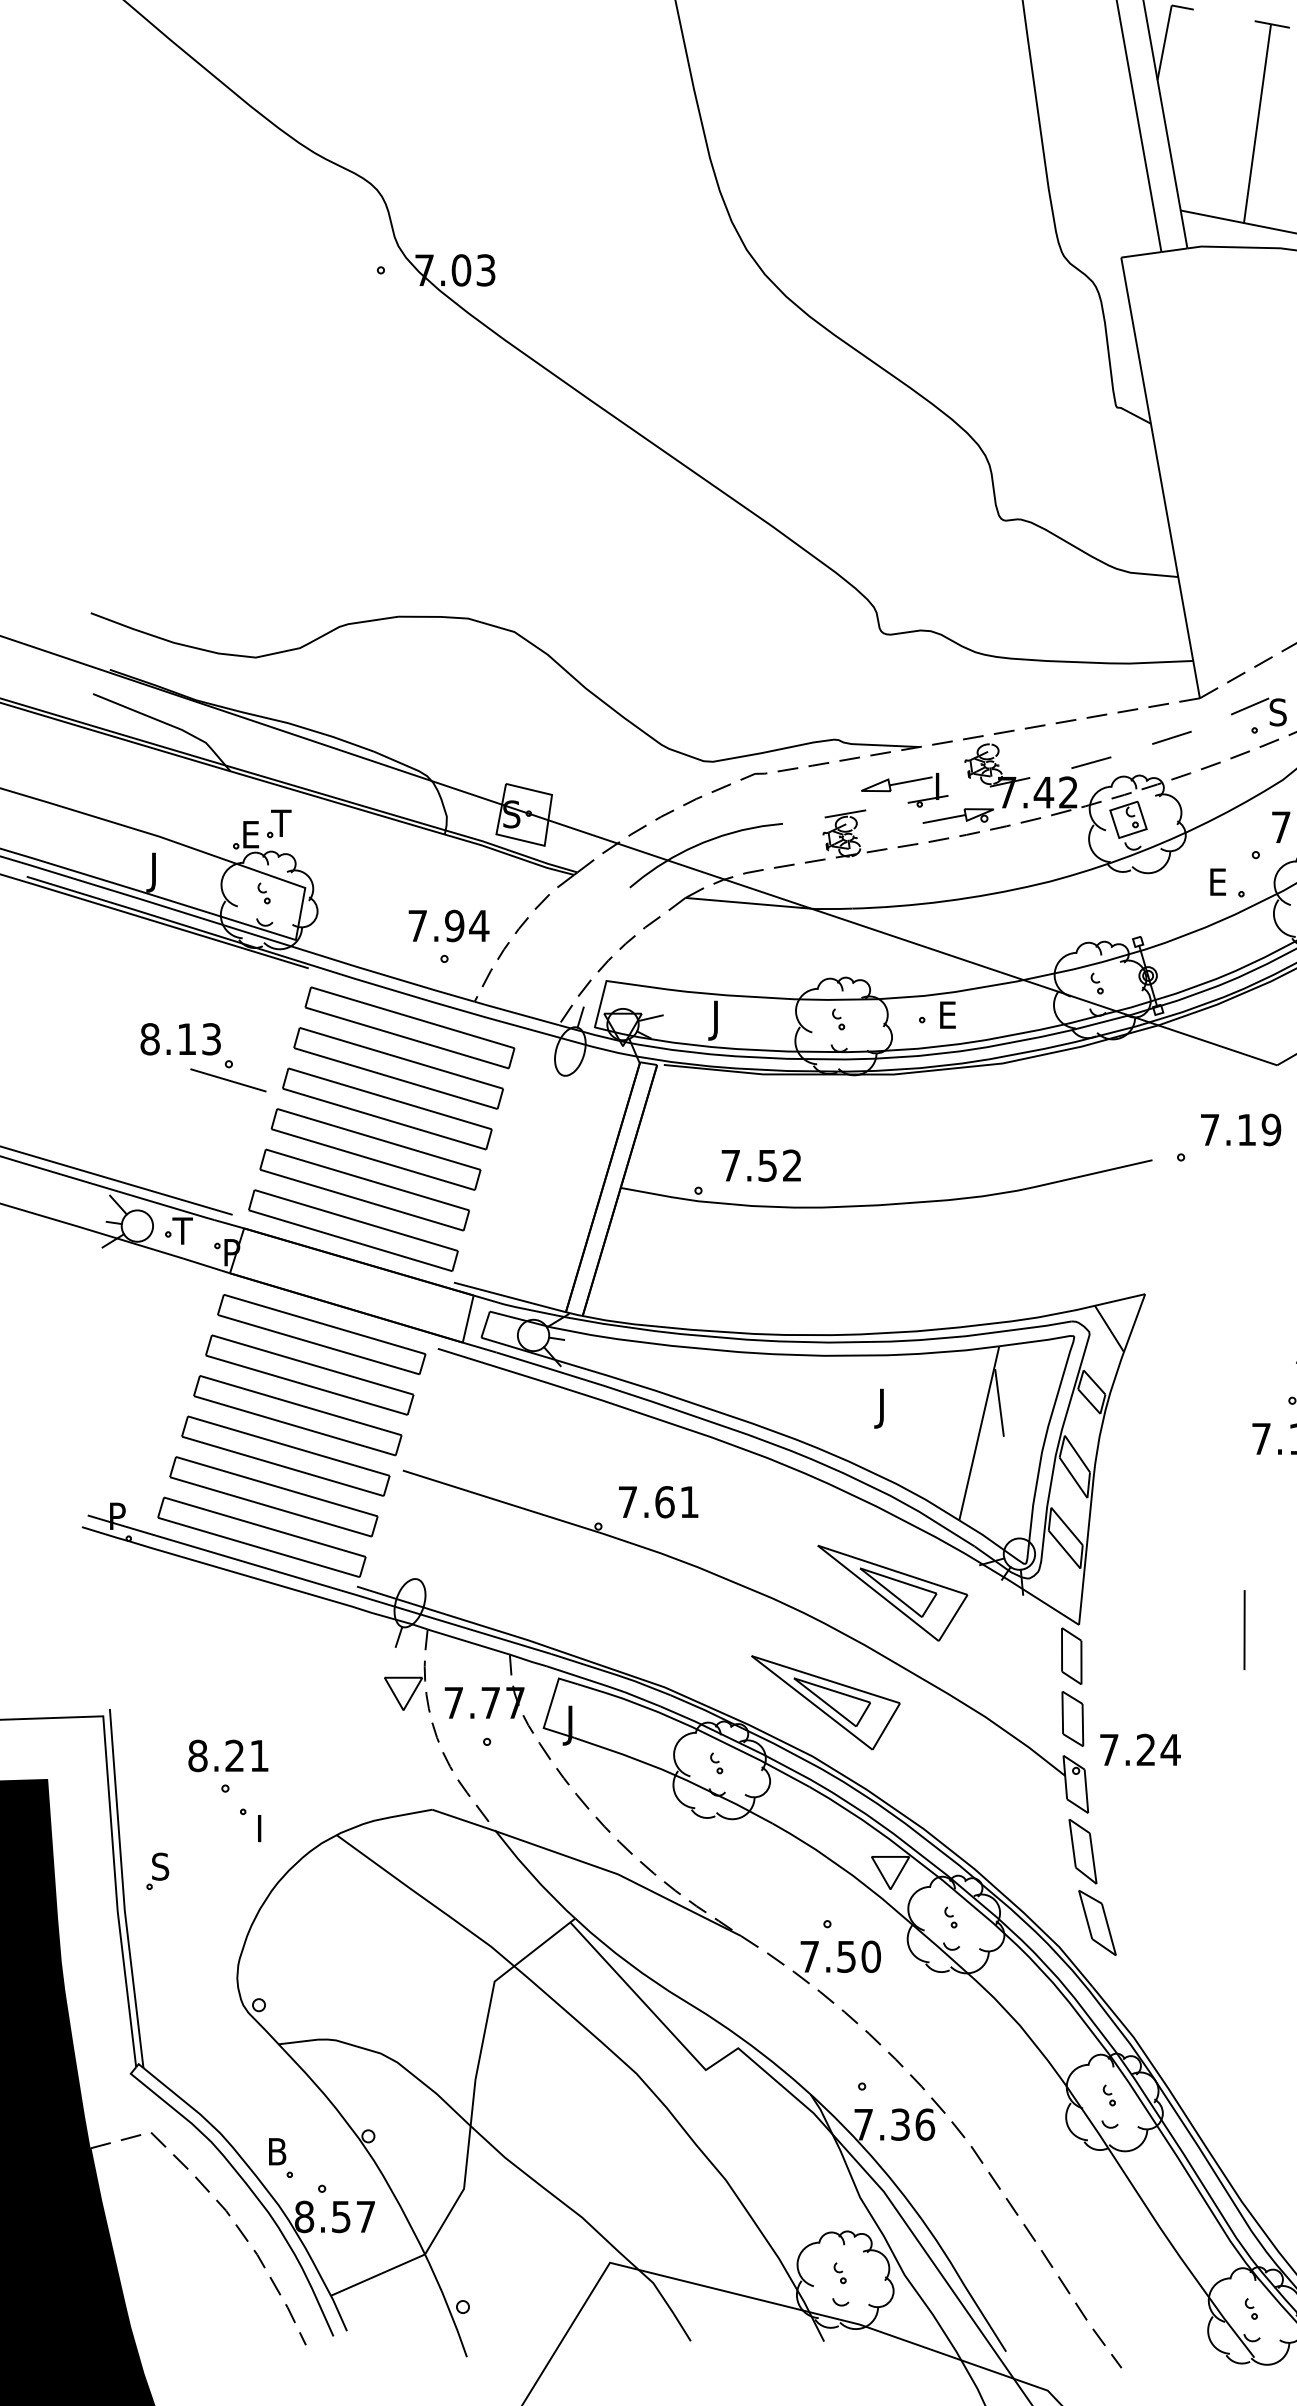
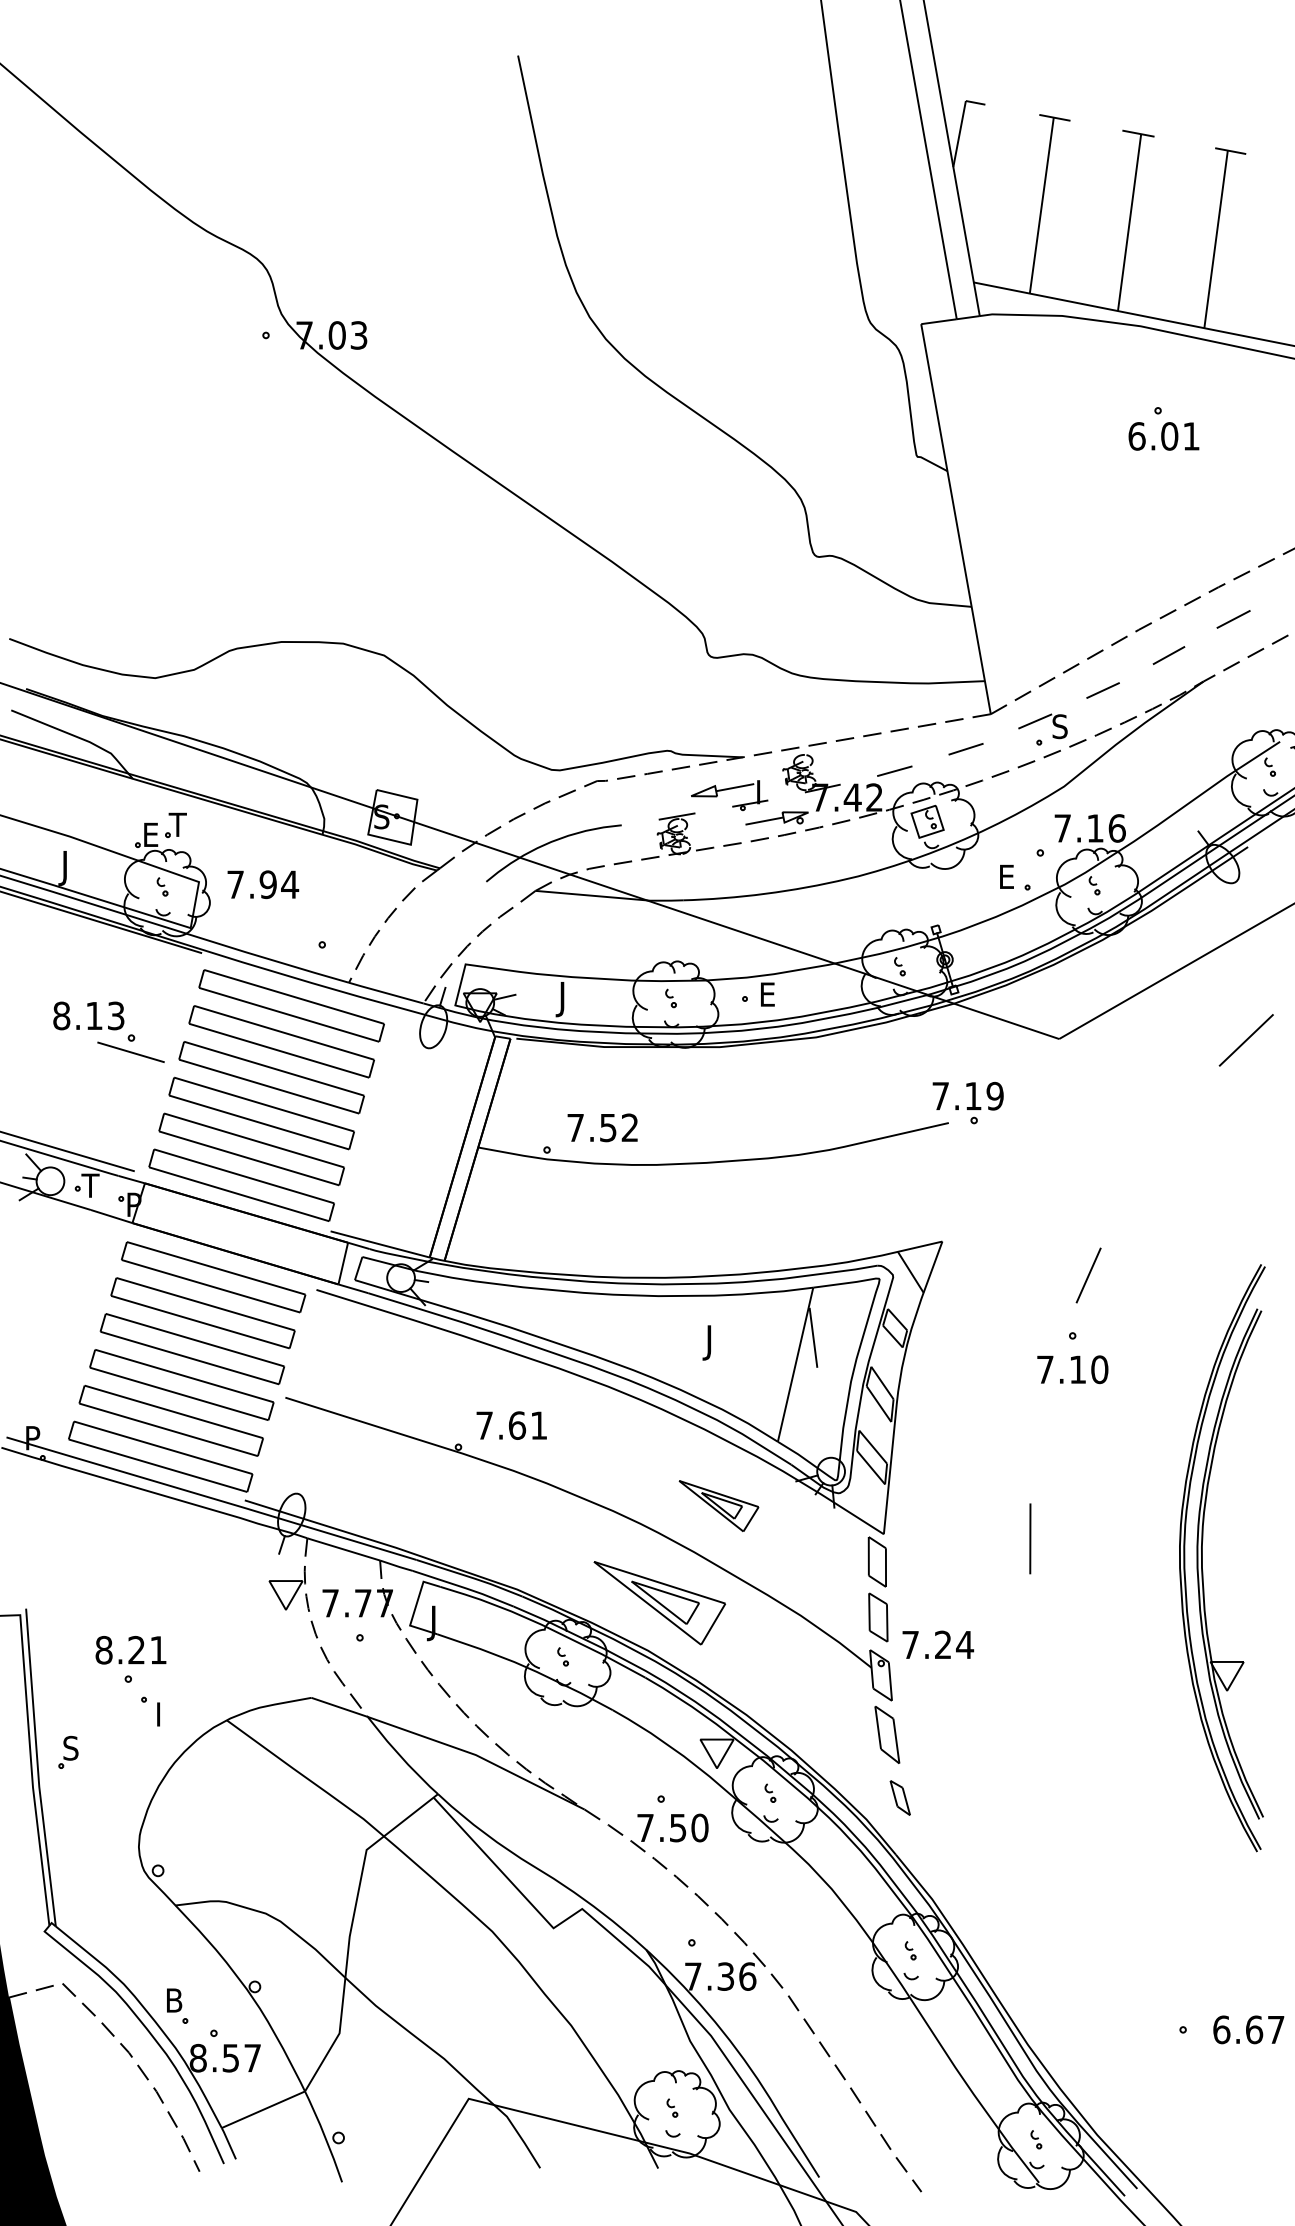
text: (449, 925) -> (263, 884), moved
text: (1240, 1130) -> (967, 1096), moved
part: (892, 1592) -> (718, 1505), size x0.6
part: (1097, 1922) -> (900, 1797), size x0.6

